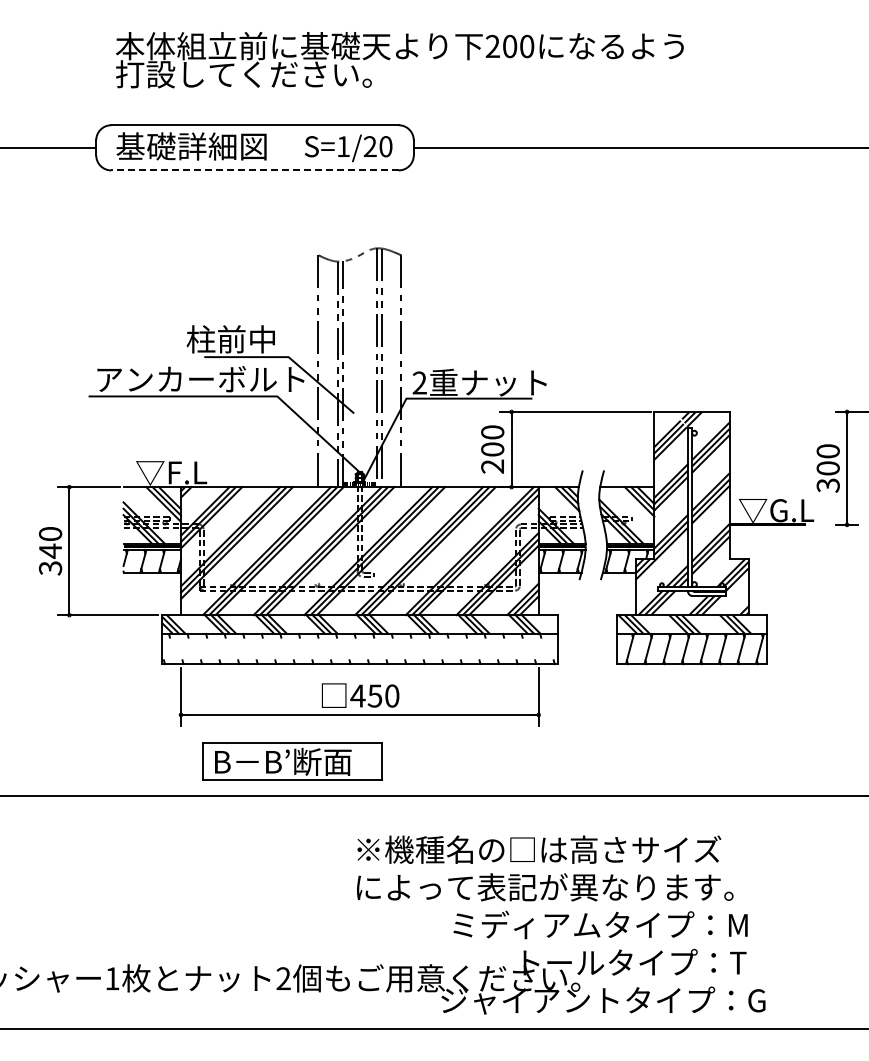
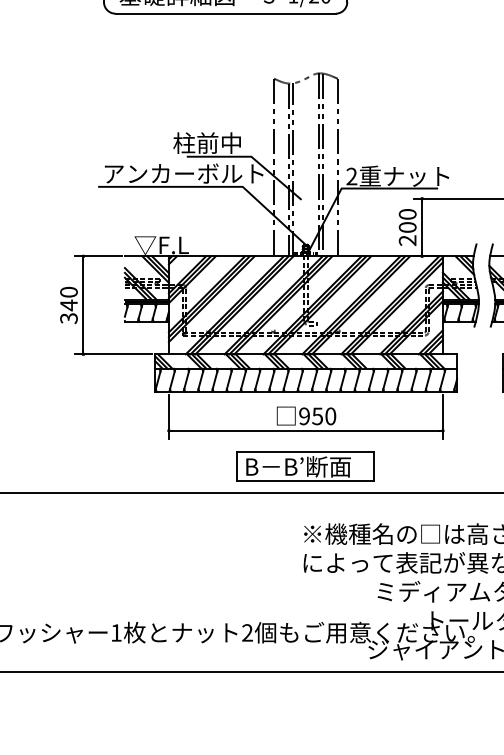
line: (255, 170) -> (226, 13), dashed -> solid
hatch: (359, 648) -> (305, 379), added
text: (357, 695) -> (304, 415), 450 -> 950
part: (292, 761) -> (305, 466), moved

